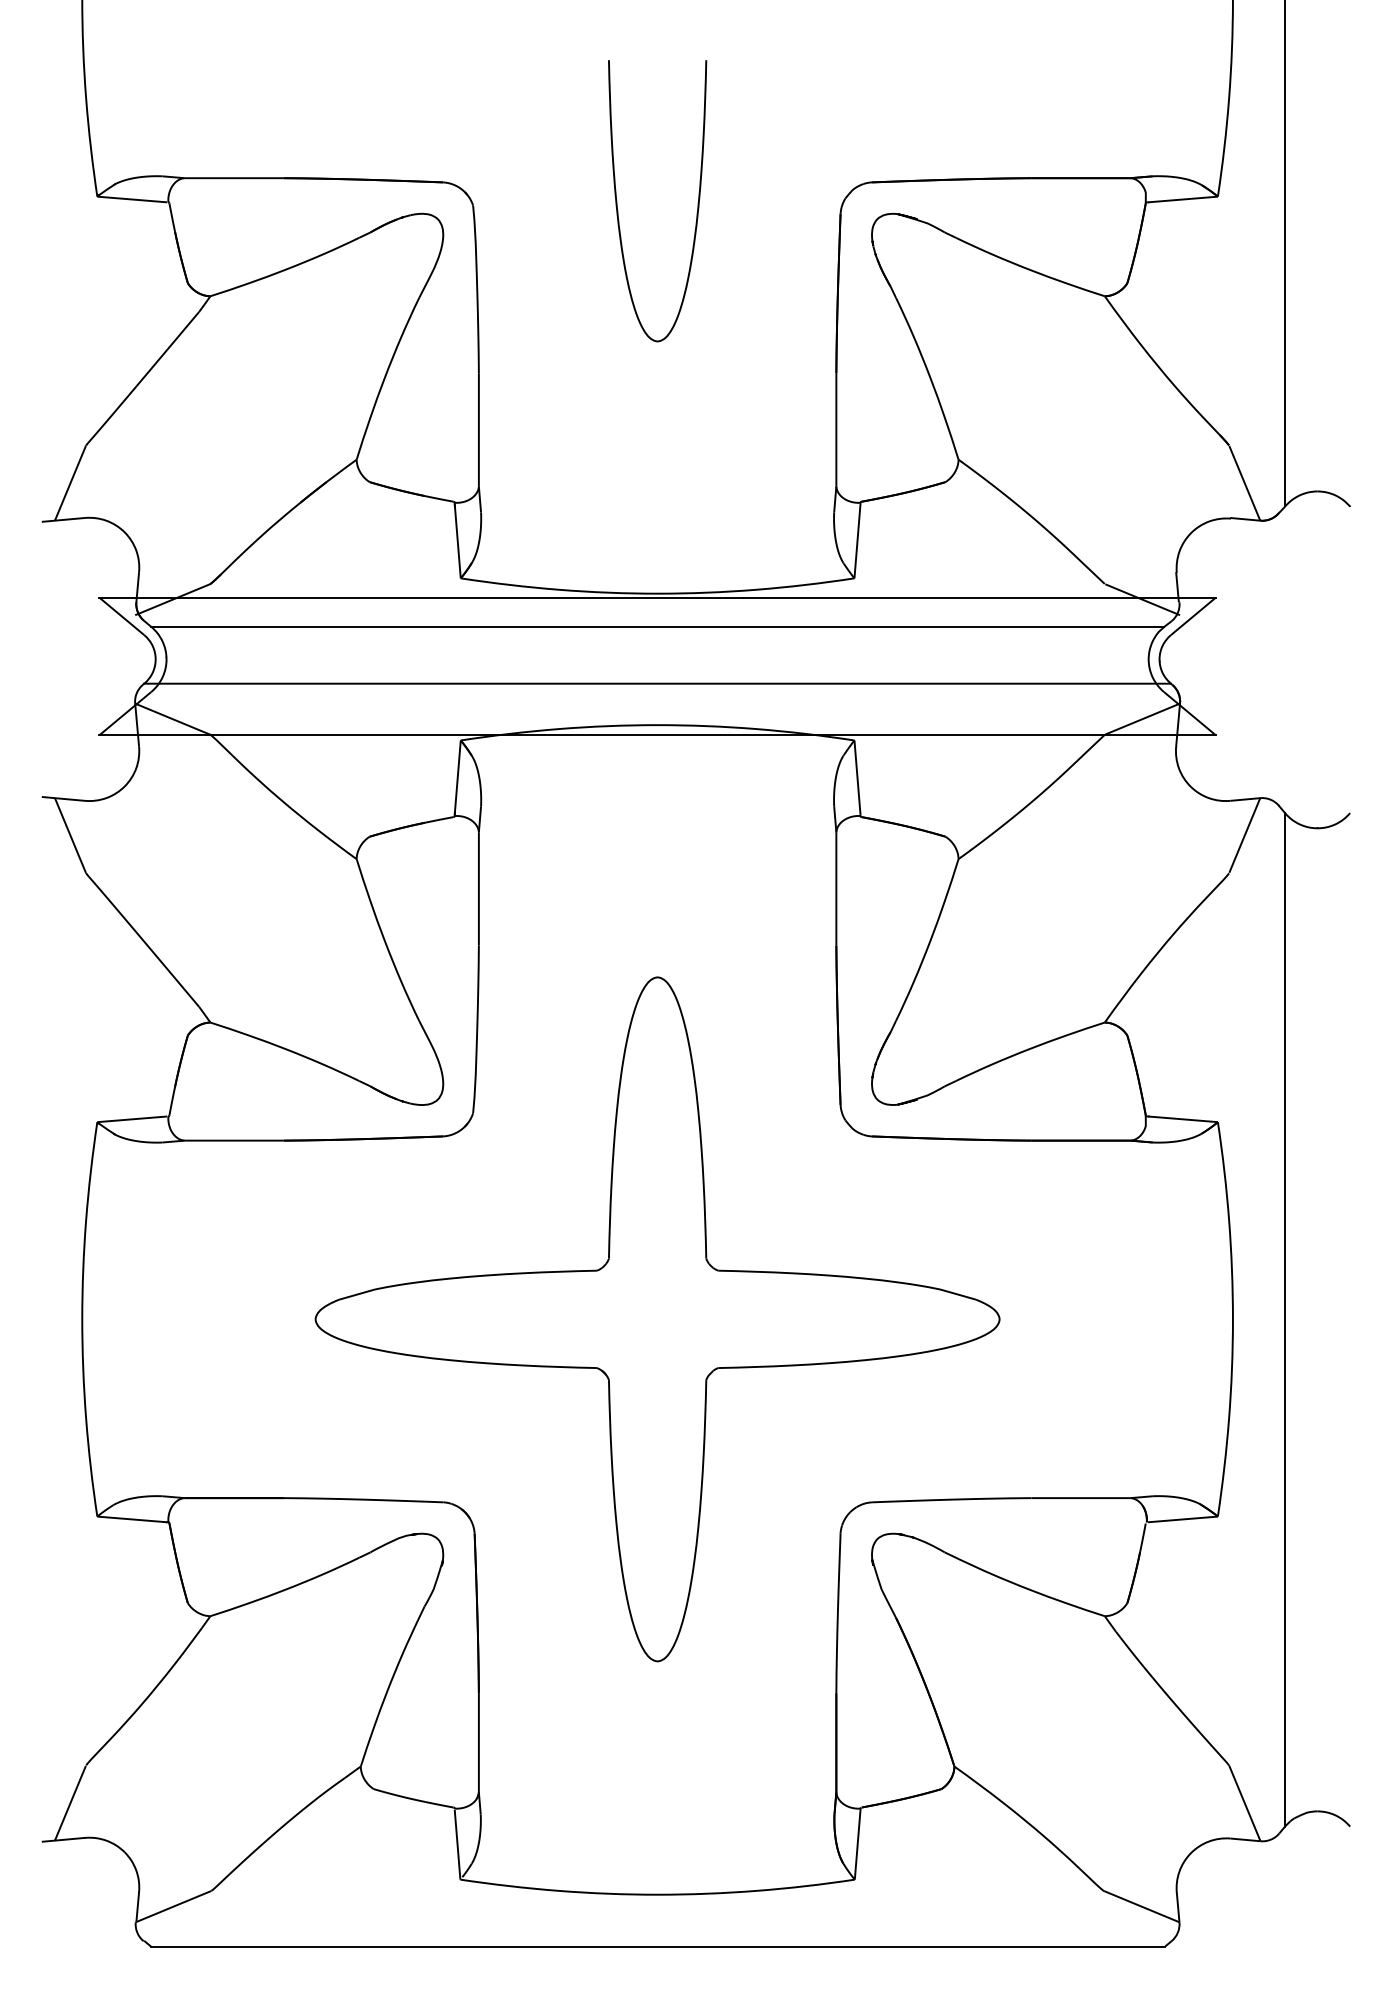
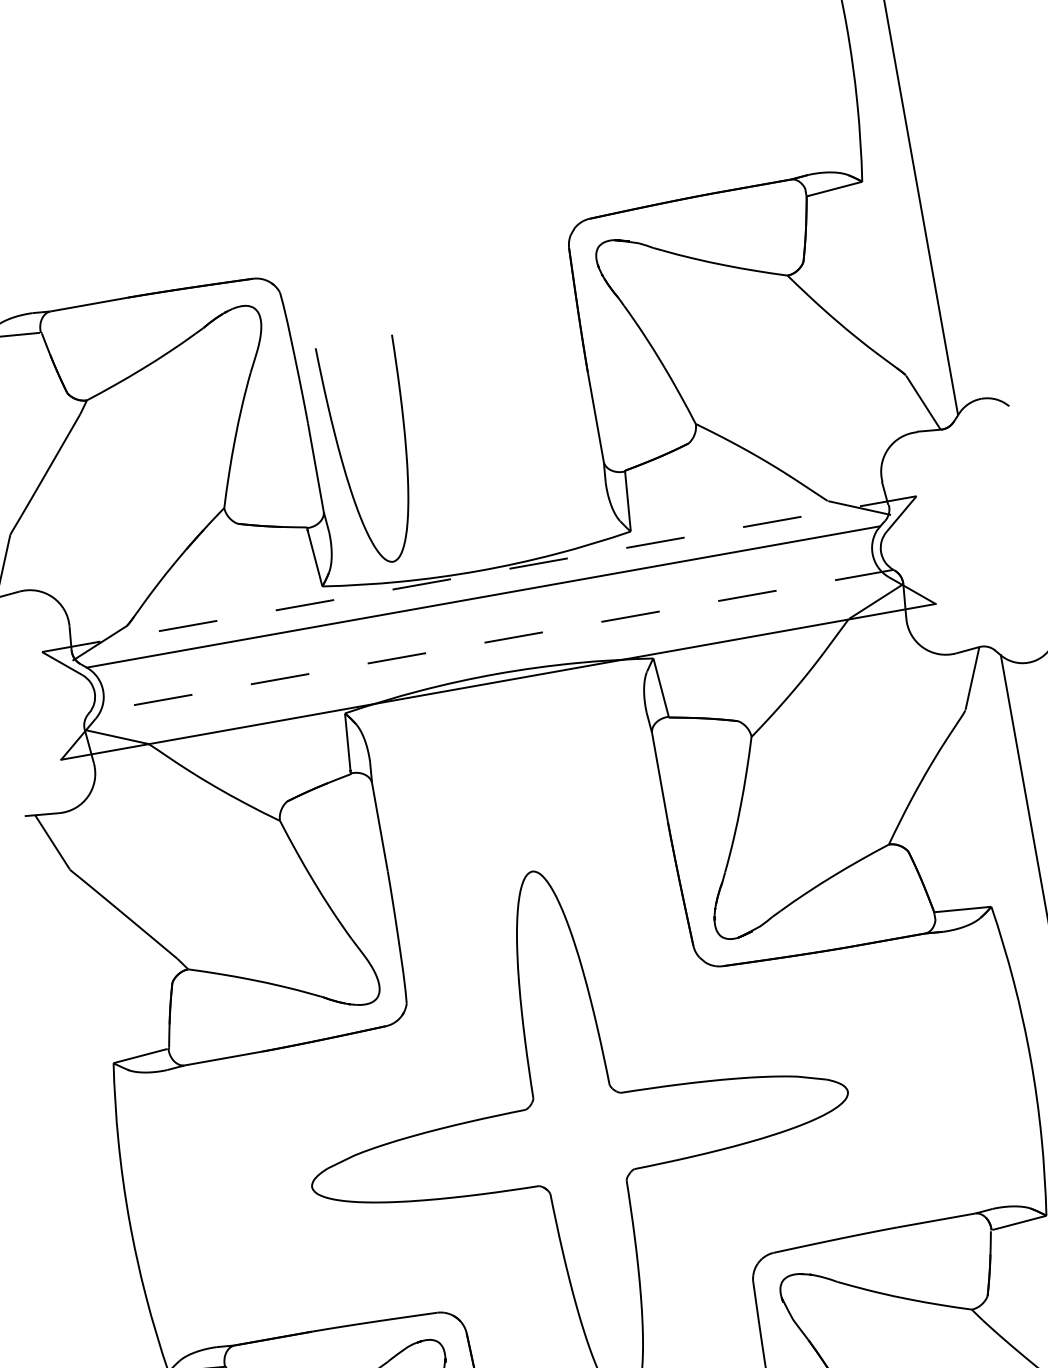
curve: (617, 201) -> (342, 457), moved
line: (658, 597) -> (479, 573), solid -> dashed
line: (657, 683) -> (491, 641), solid -> dashed

